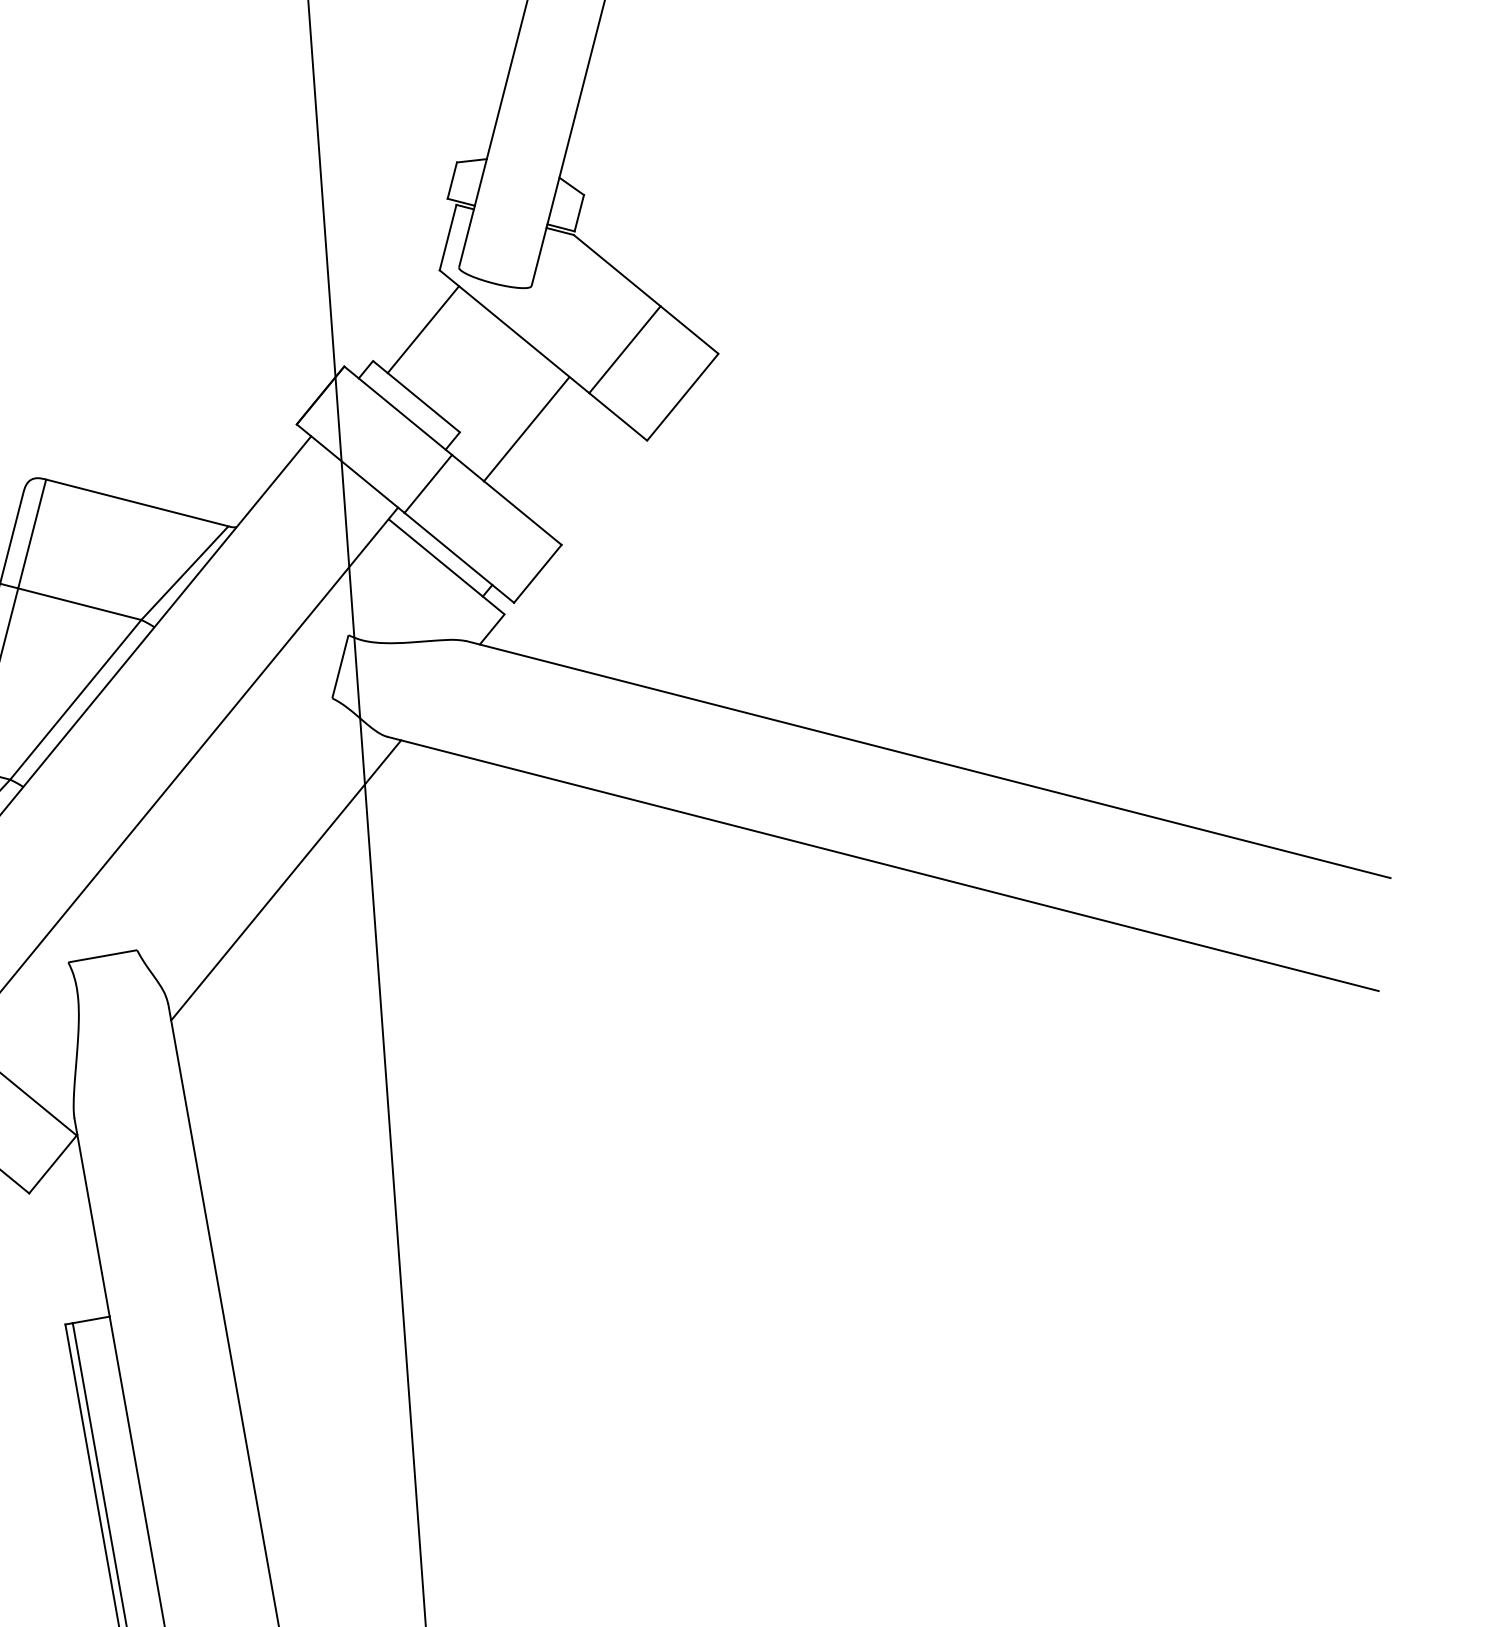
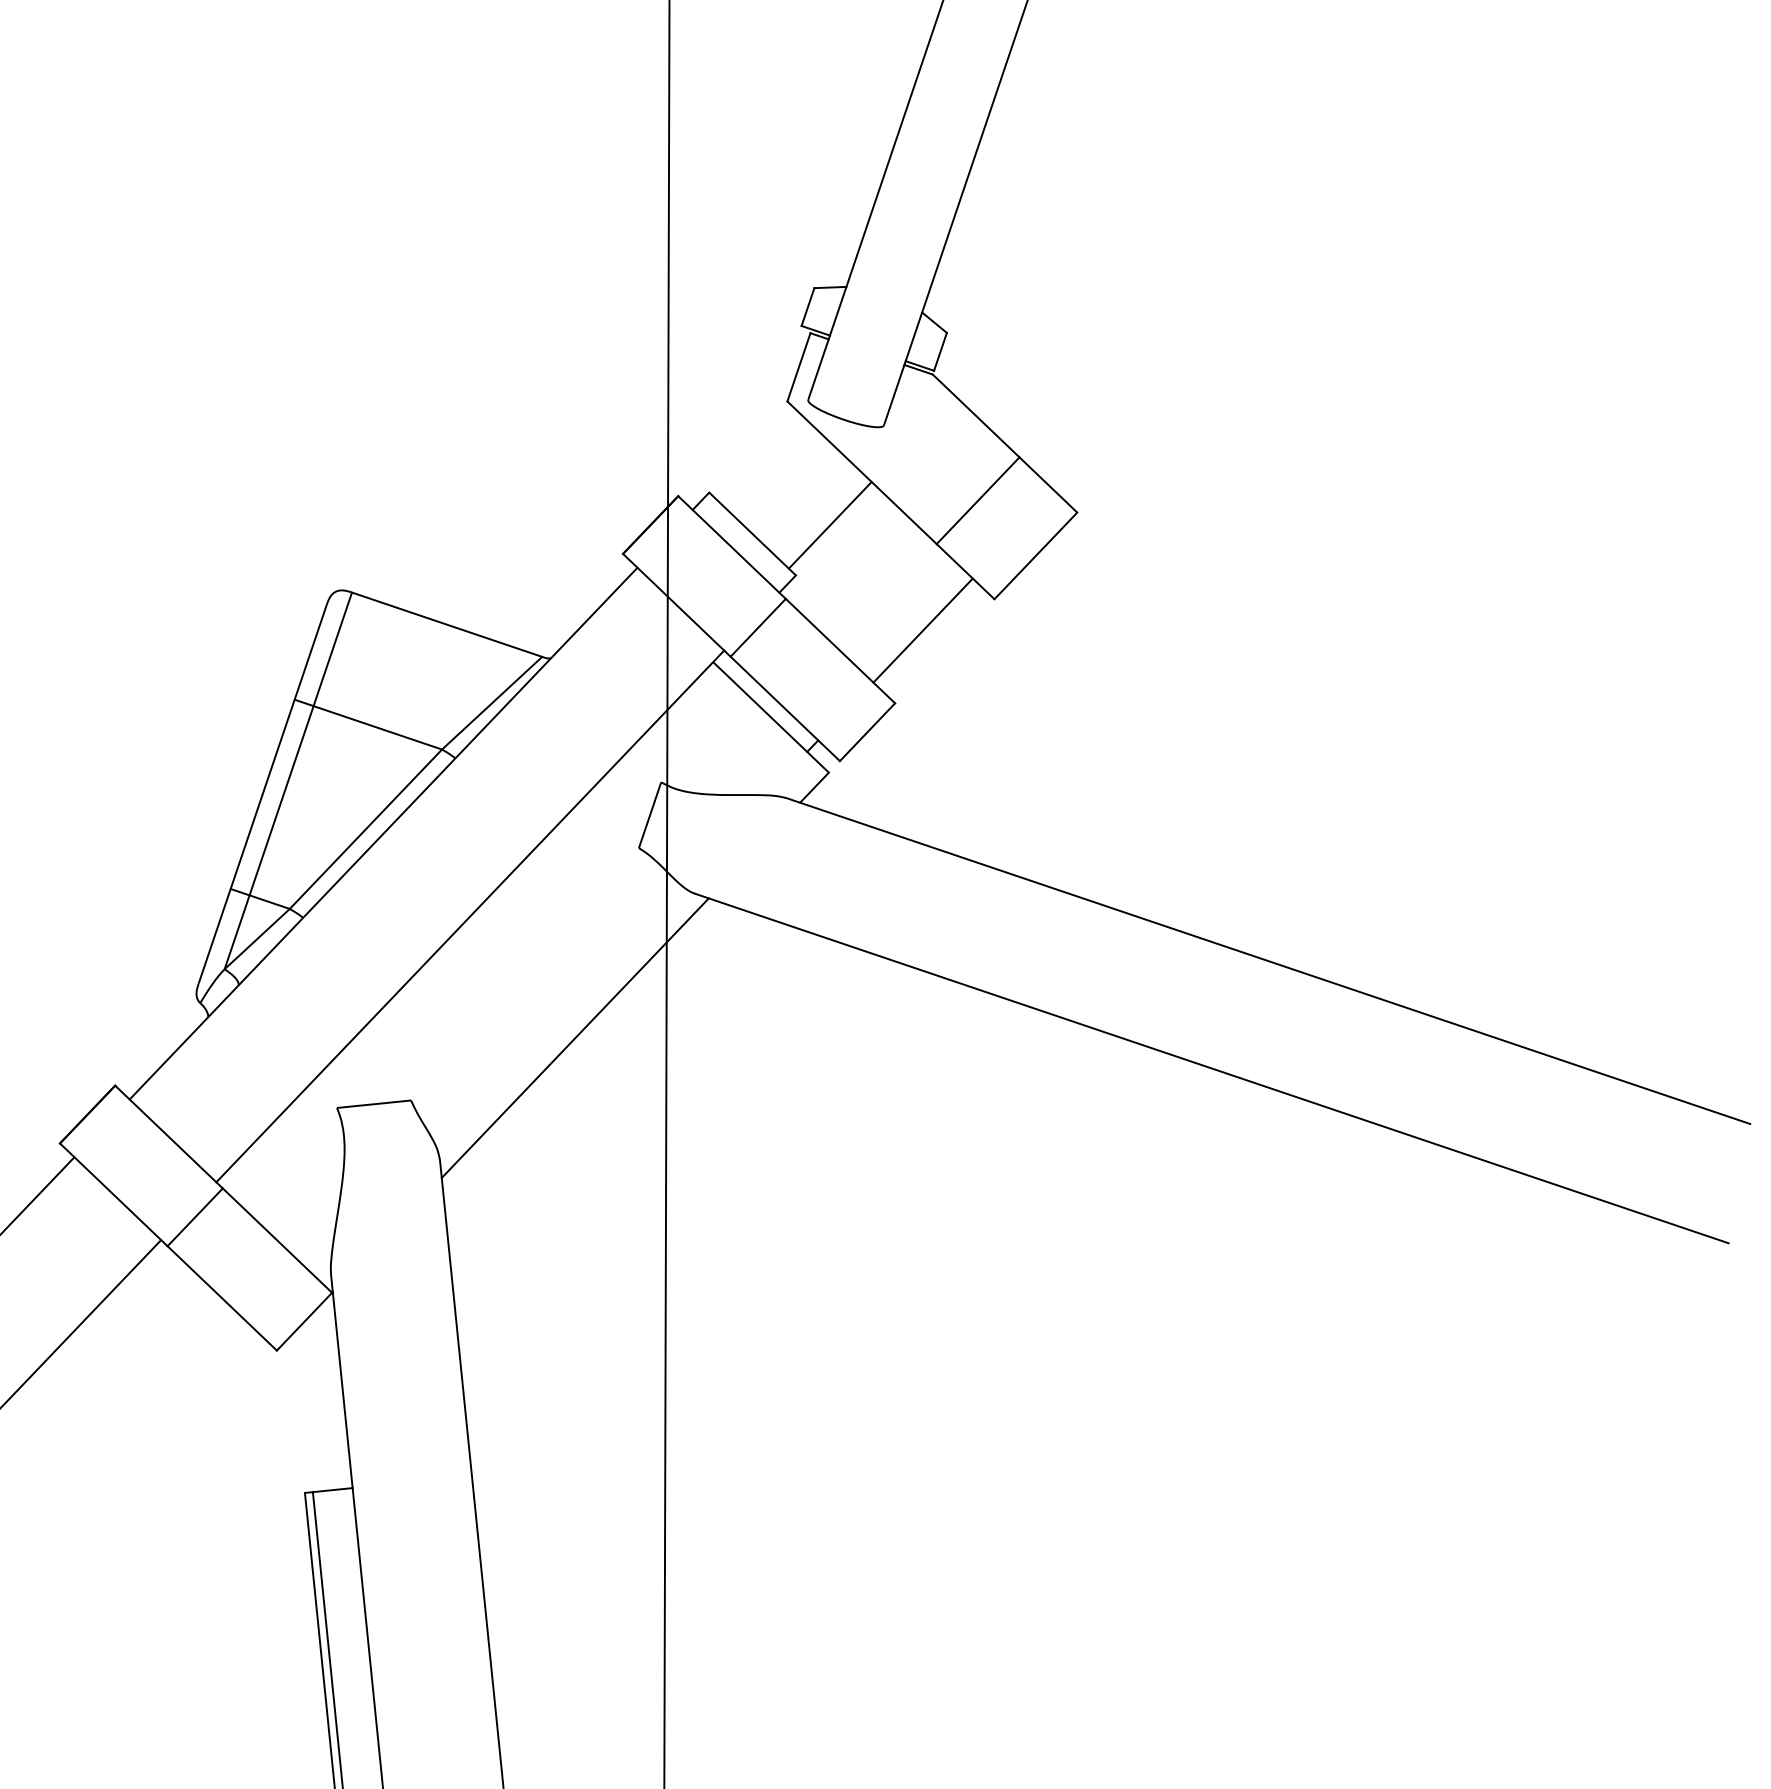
line: (422, 328) -> (829, 524), moved
line: (526, 429) -> (922, 630), moved

